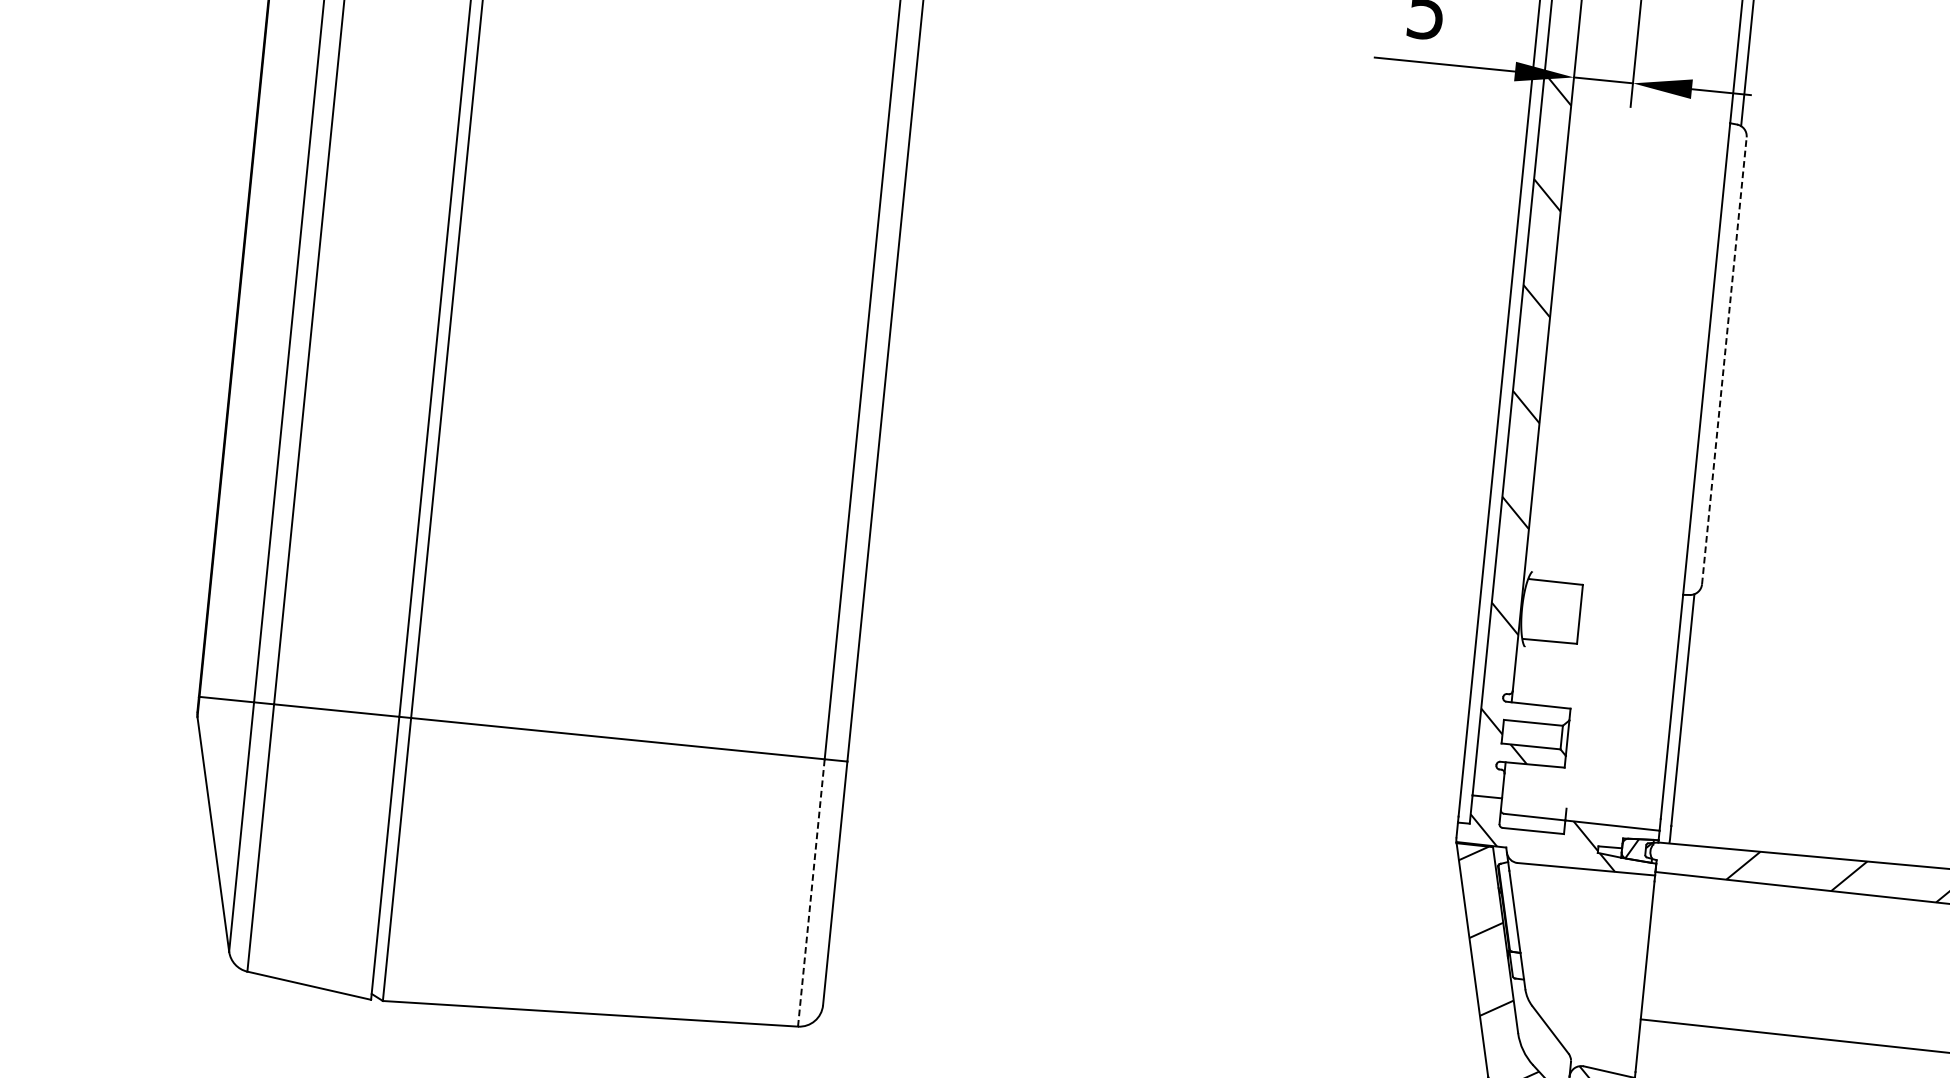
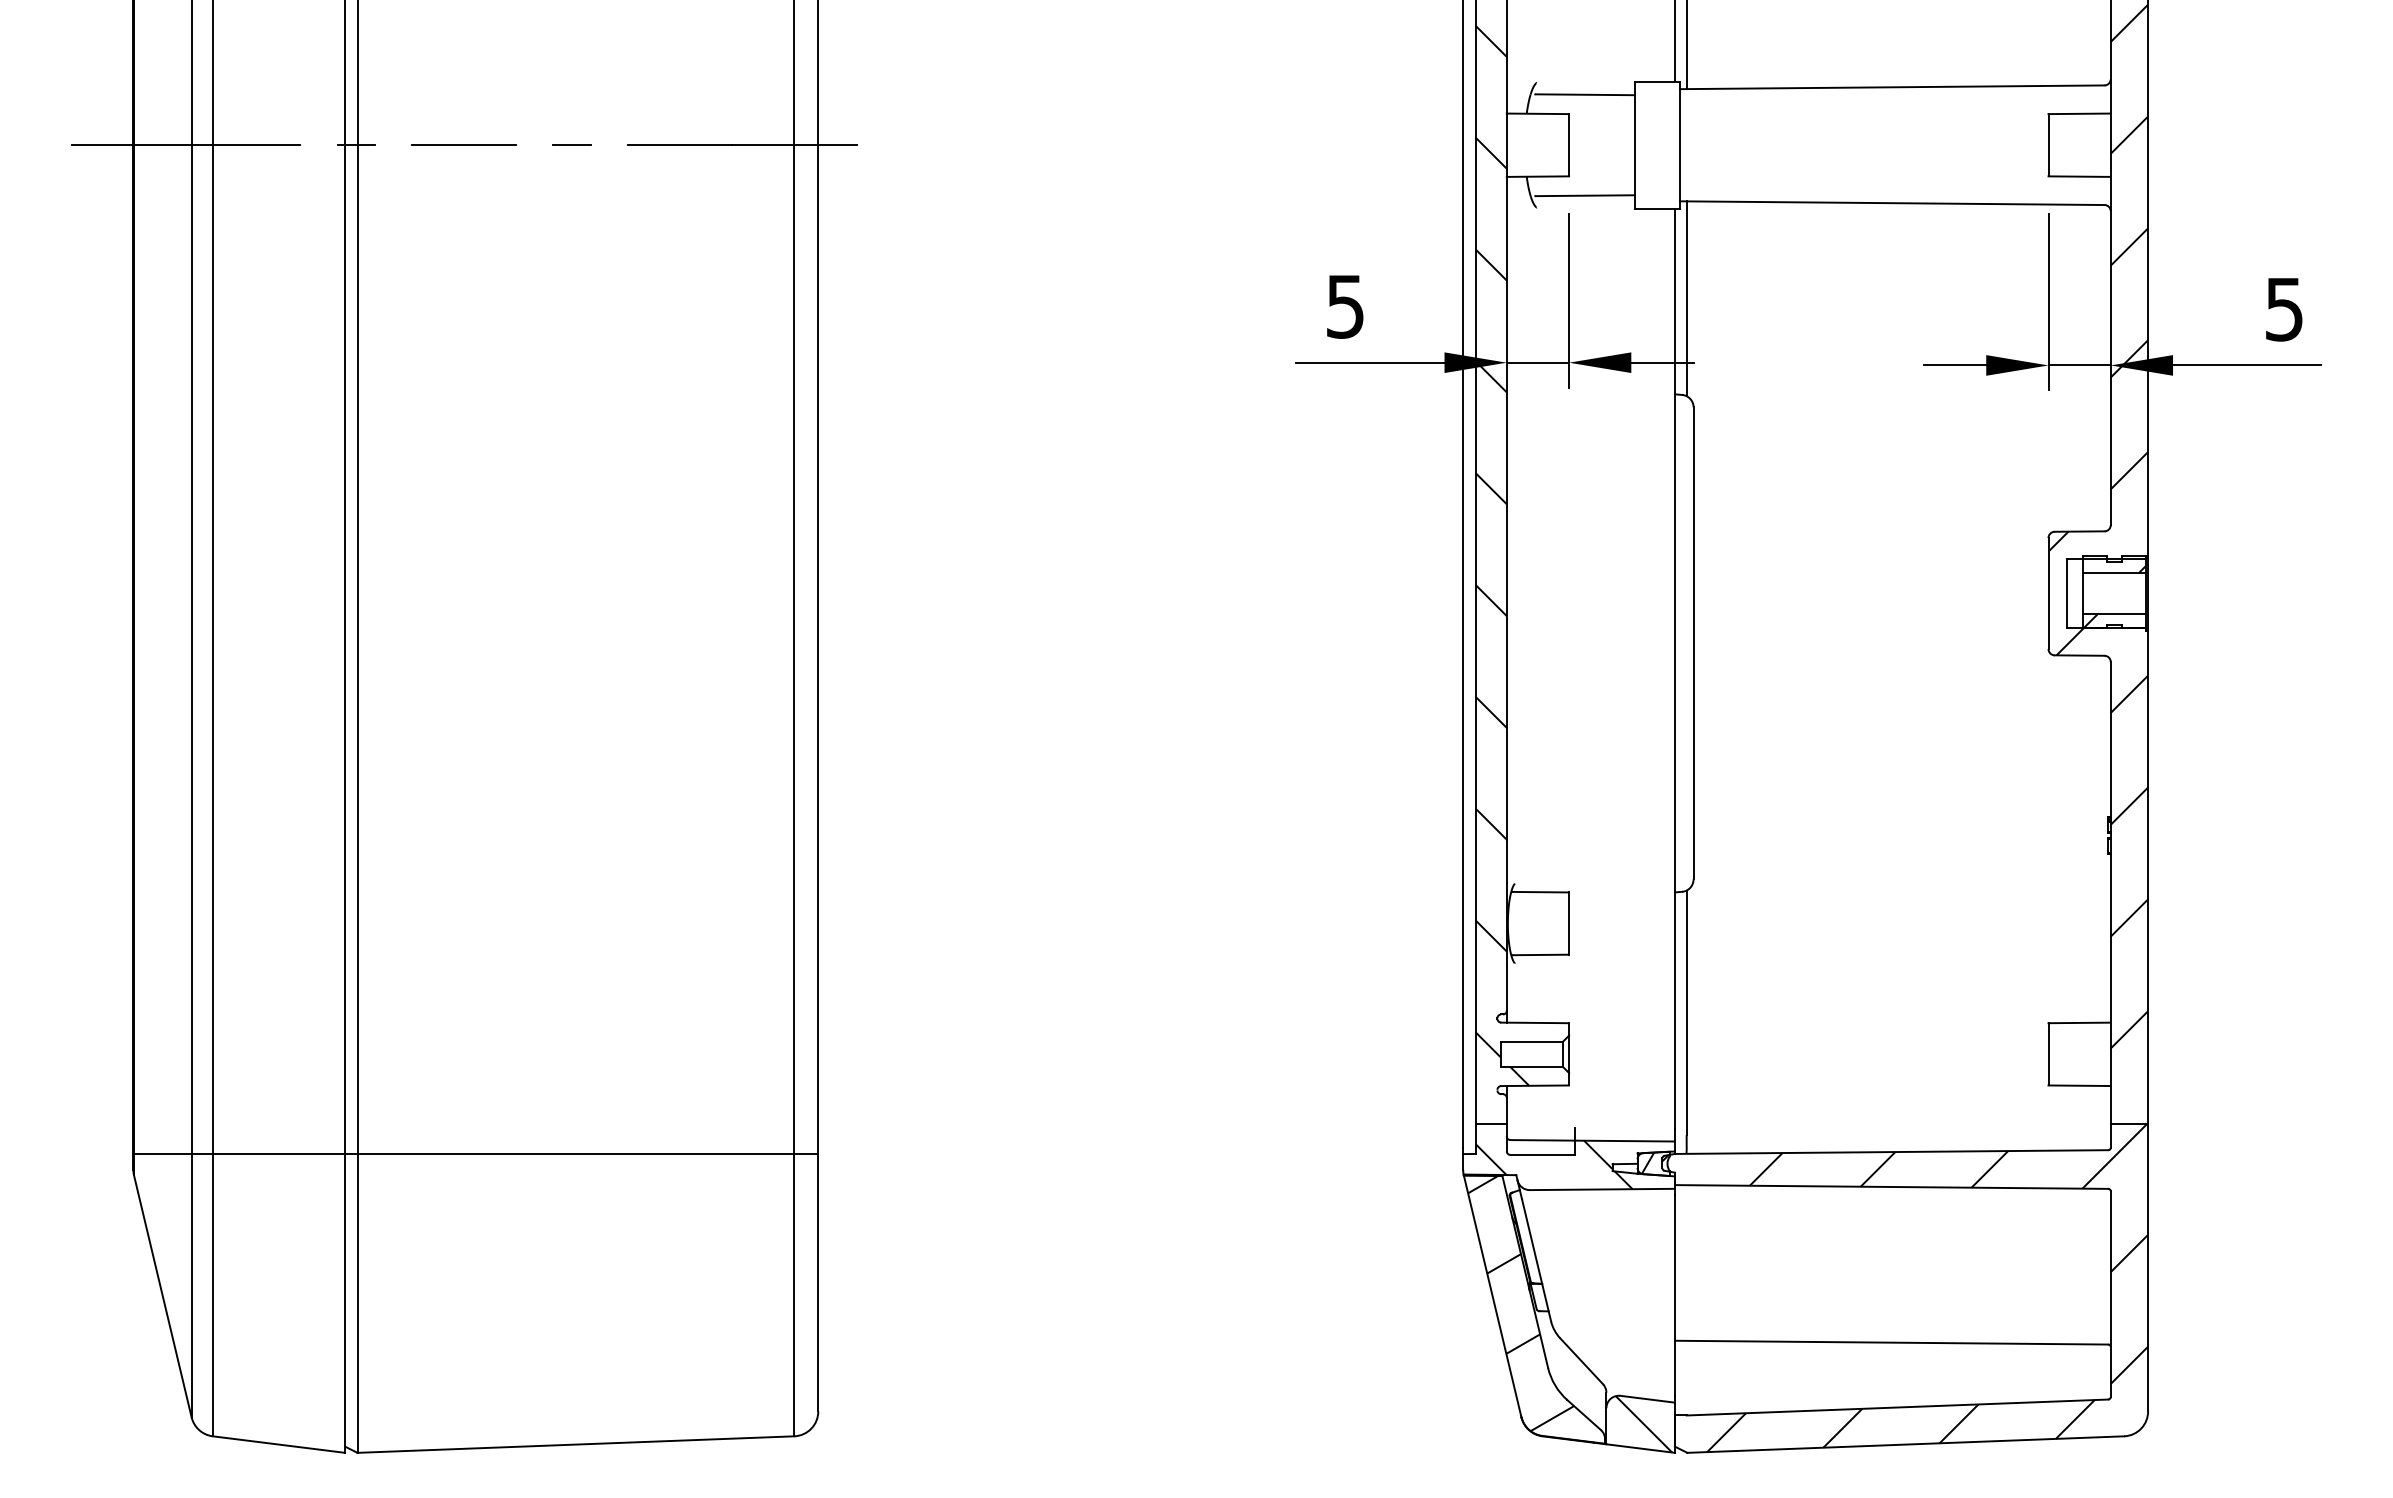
line: (1724, 360) -> (1693, 642), dashed -> solid
line: (811, 892) -> (794, 1294), dashed -> solid

